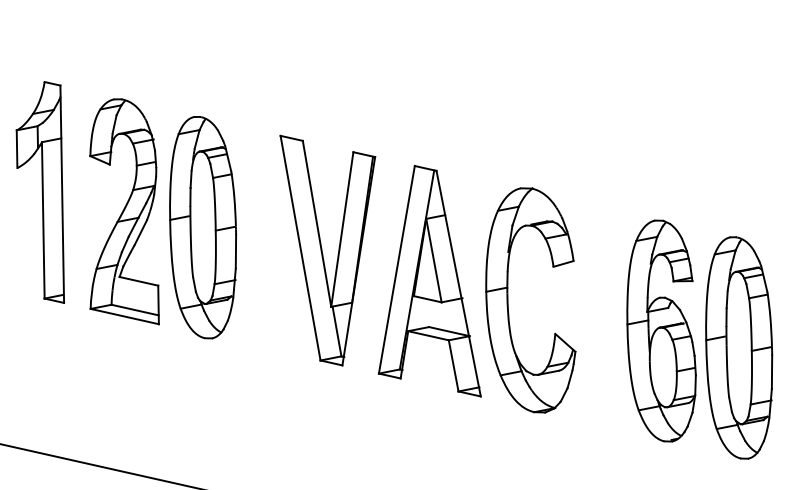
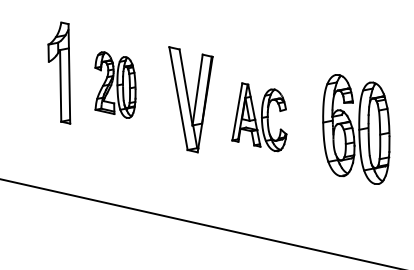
part: (162, 217) -> (115, 84), size x0.6
part: (477, 287) -> (259, 116), size x0.6
part: (700, 339) -> (356, 129), moved

